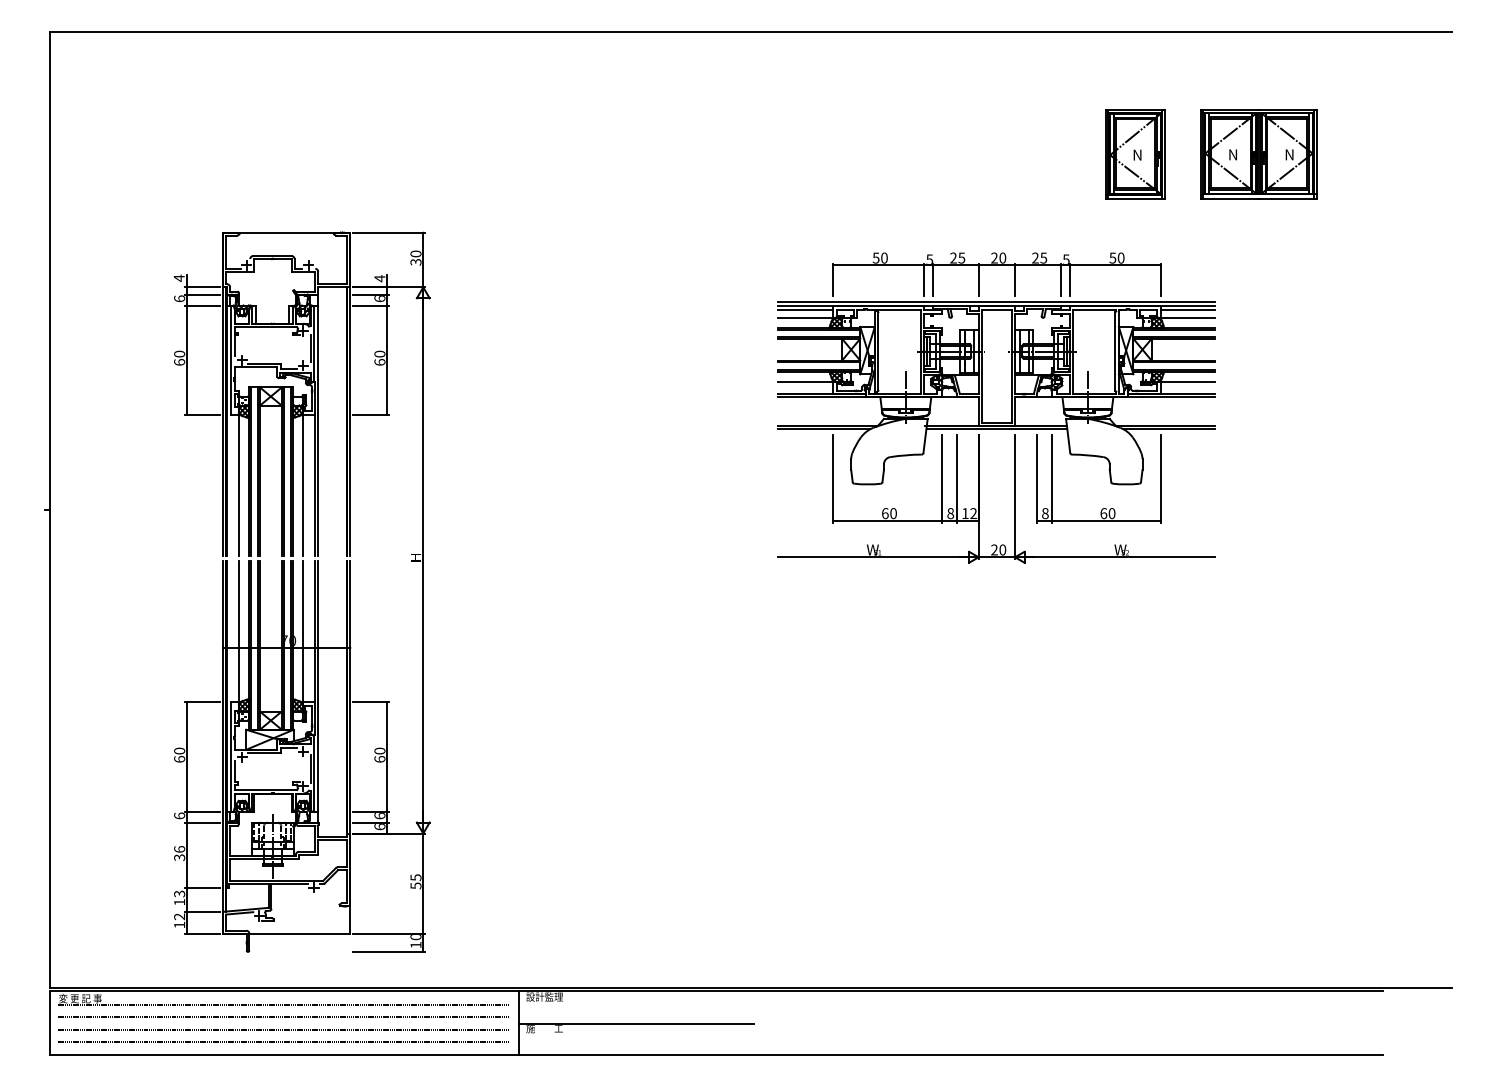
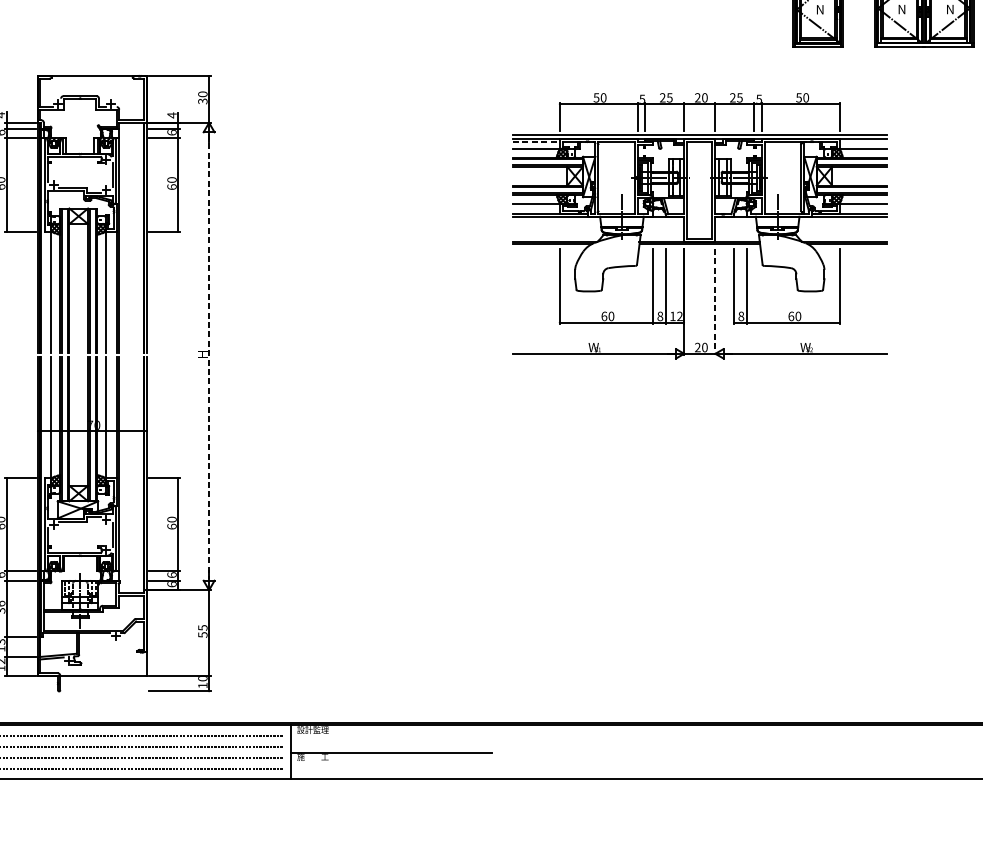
line: (806, 310) -> (536, 142), solid -> dashed
line: (1187, 310) -> (862, 142), removed
line: (1015, 497) -> (715, 302), solid -> dashed
line: (423, 560) -> (209, 356), solid -> dashed

